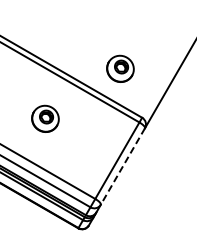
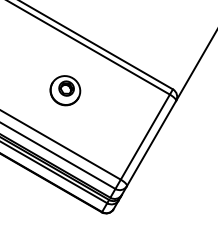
part: (120, 68) -> (148, 34), removed
line: (122, 166) -> (151, 143), dashed -> solid

